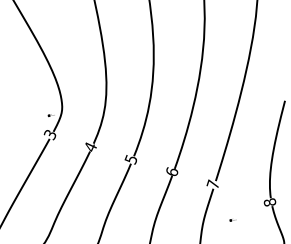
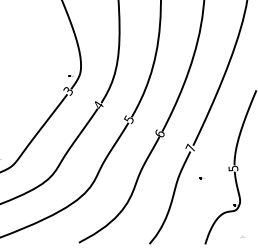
text: (270, 202) -> (233, 168), 8 -> 5

